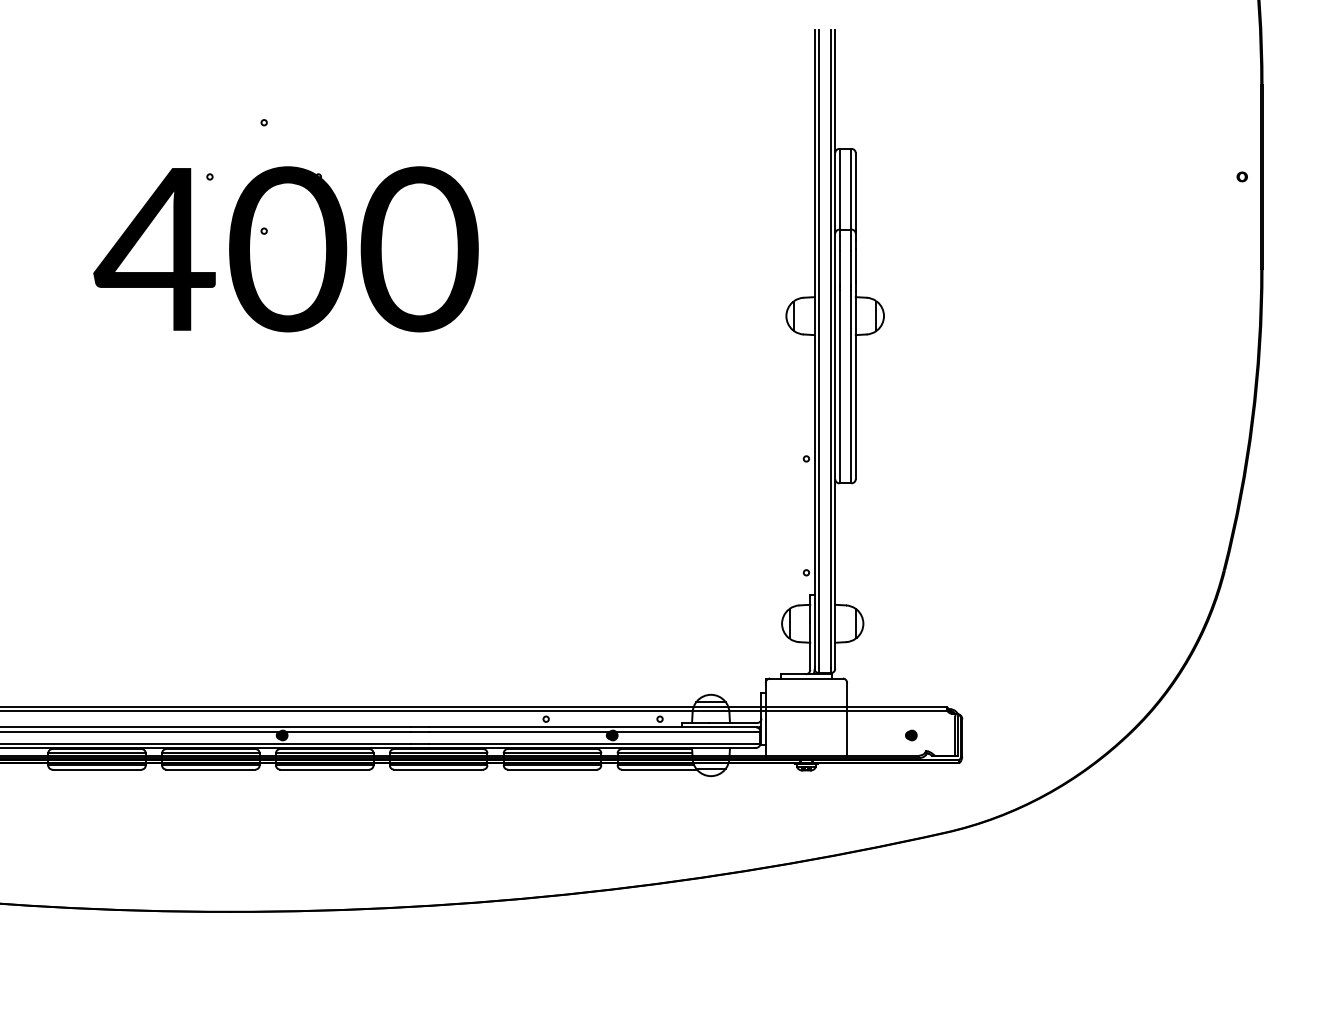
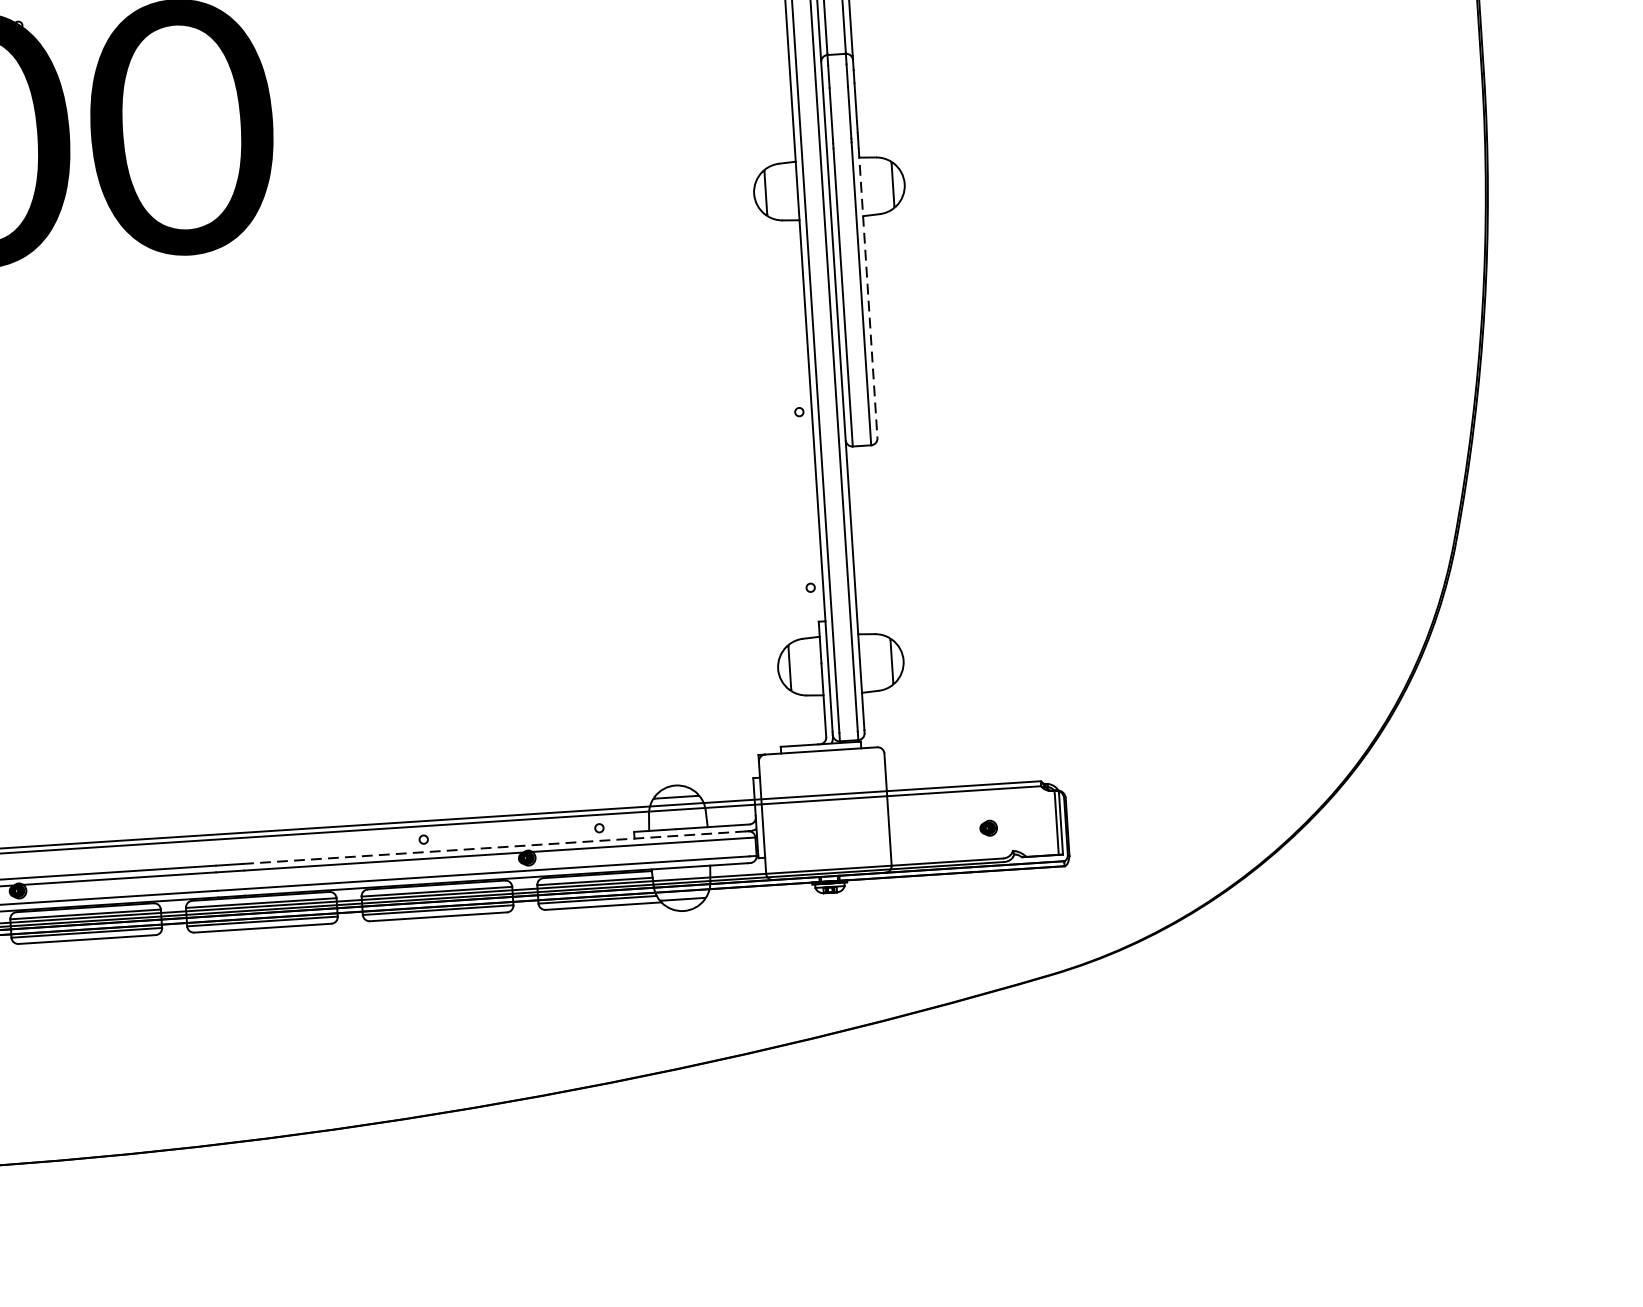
line: (855, 385) -> (867, 293), solid -> dashed
line: (591, 727) -> (494, 847), solid -> dashed

